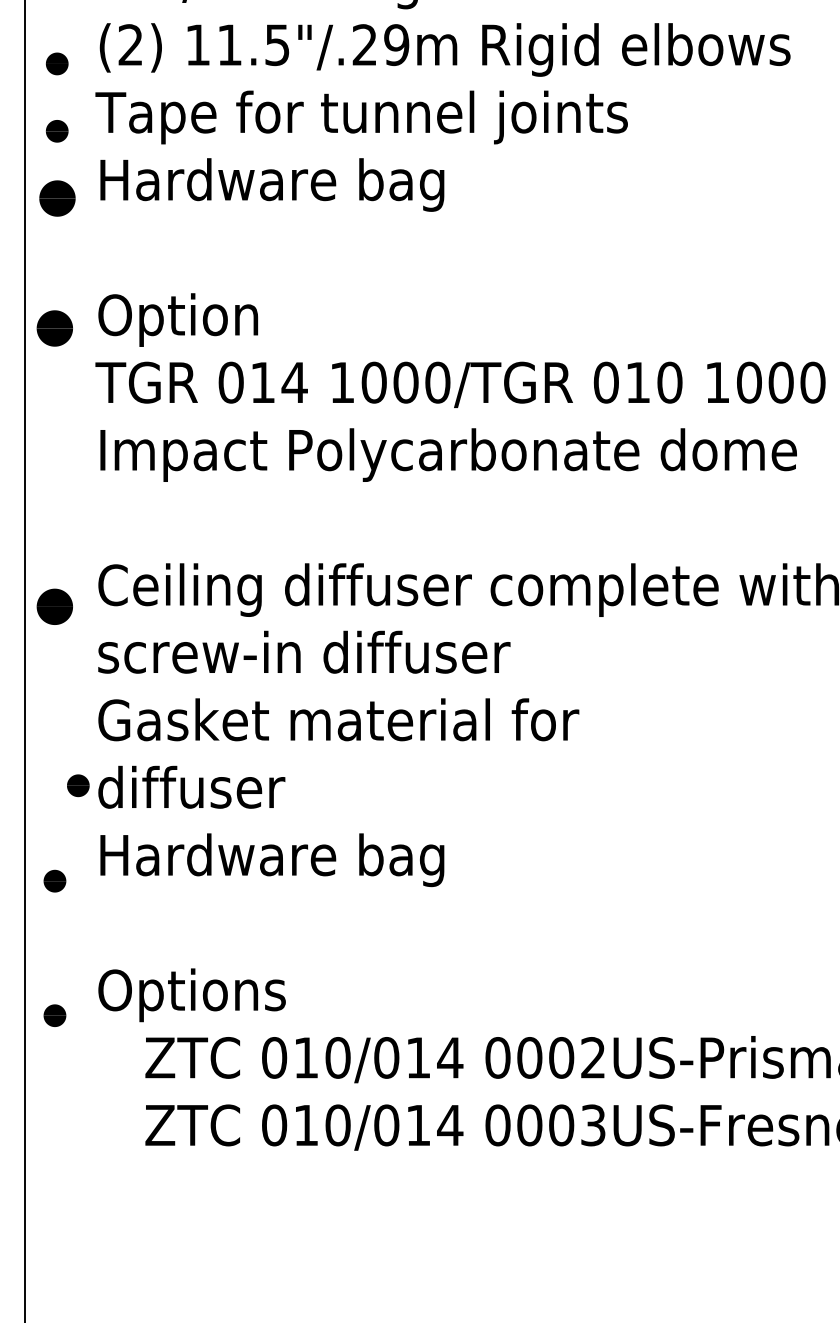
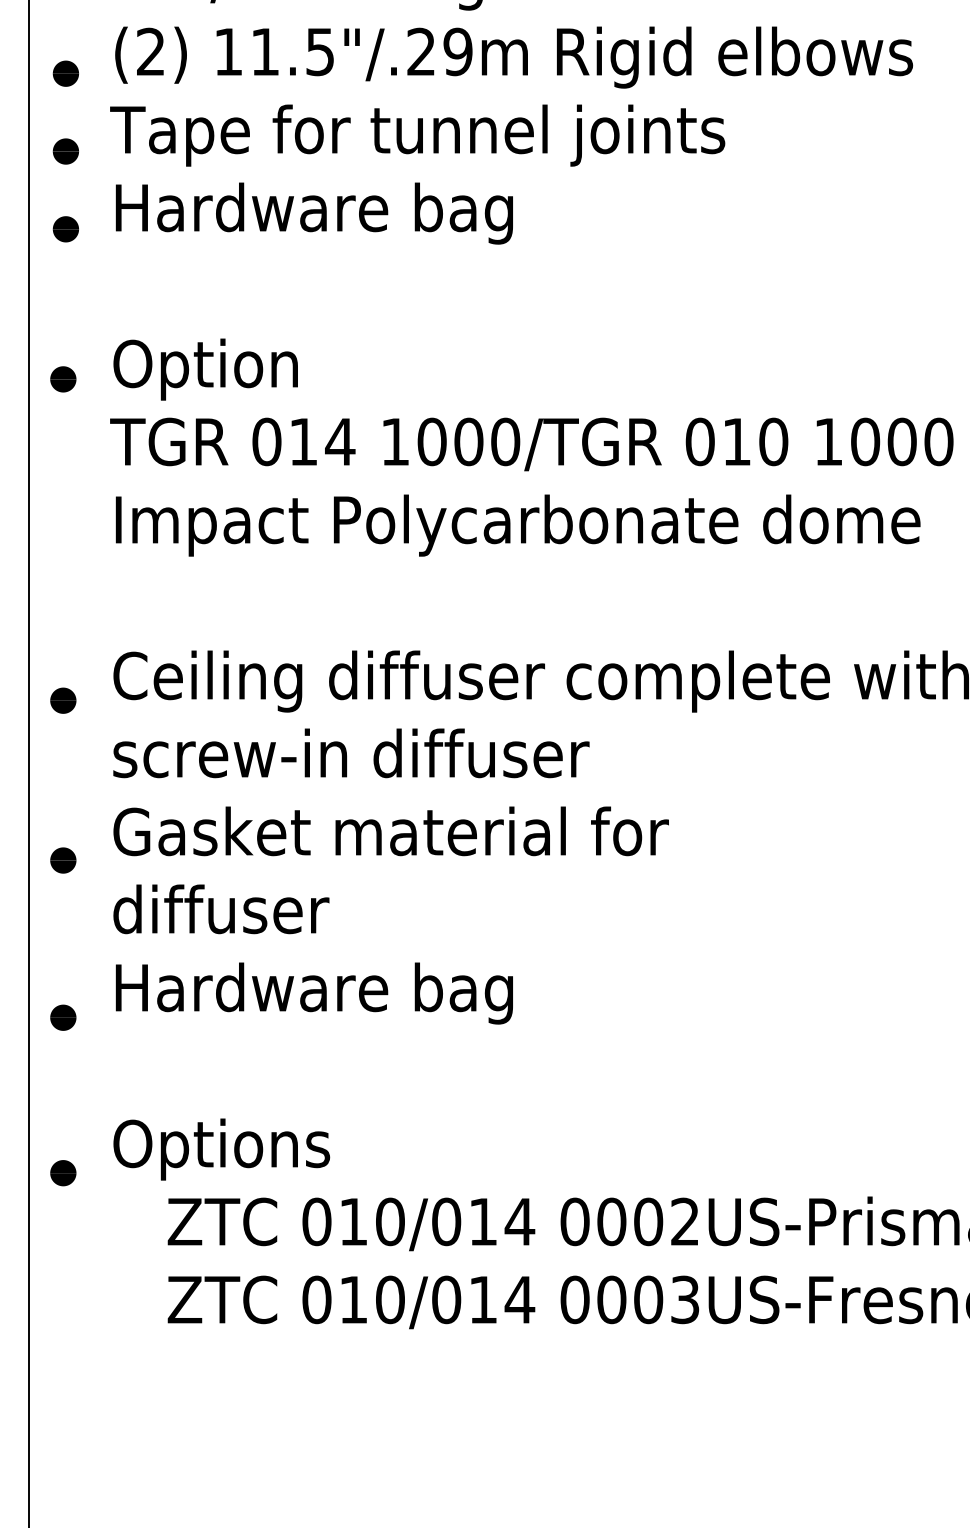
part: (56, 198) -> (65, 229), size x0.62
part: (55, 328) -> (63, 379), size x0.62
part: (55, 606) -> (63, 700), size x0.62
part: (78, 785) -> (63, 860), moved

